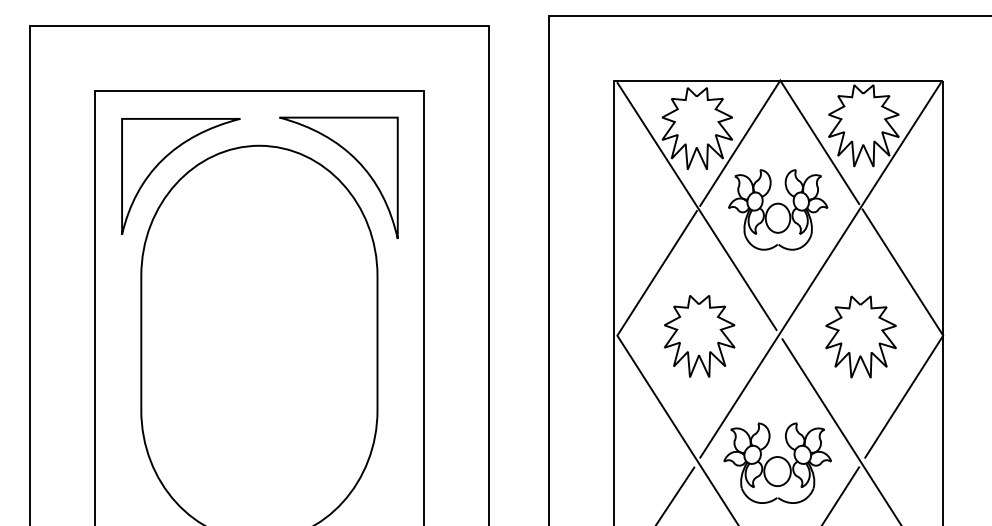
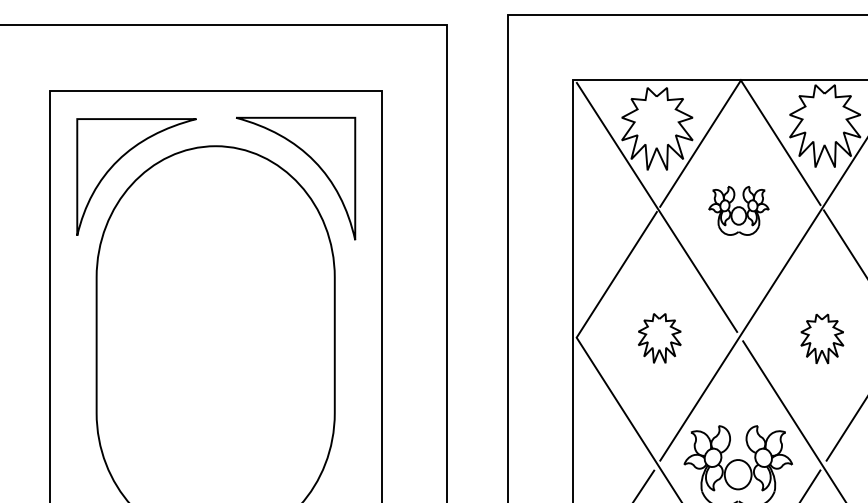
part: (778, 209) -> (739, 210), size x0.6
part: (699, 336) -> (659, 338), size x0.6
part: (860, 336) -> (821, 338), size x0.6

